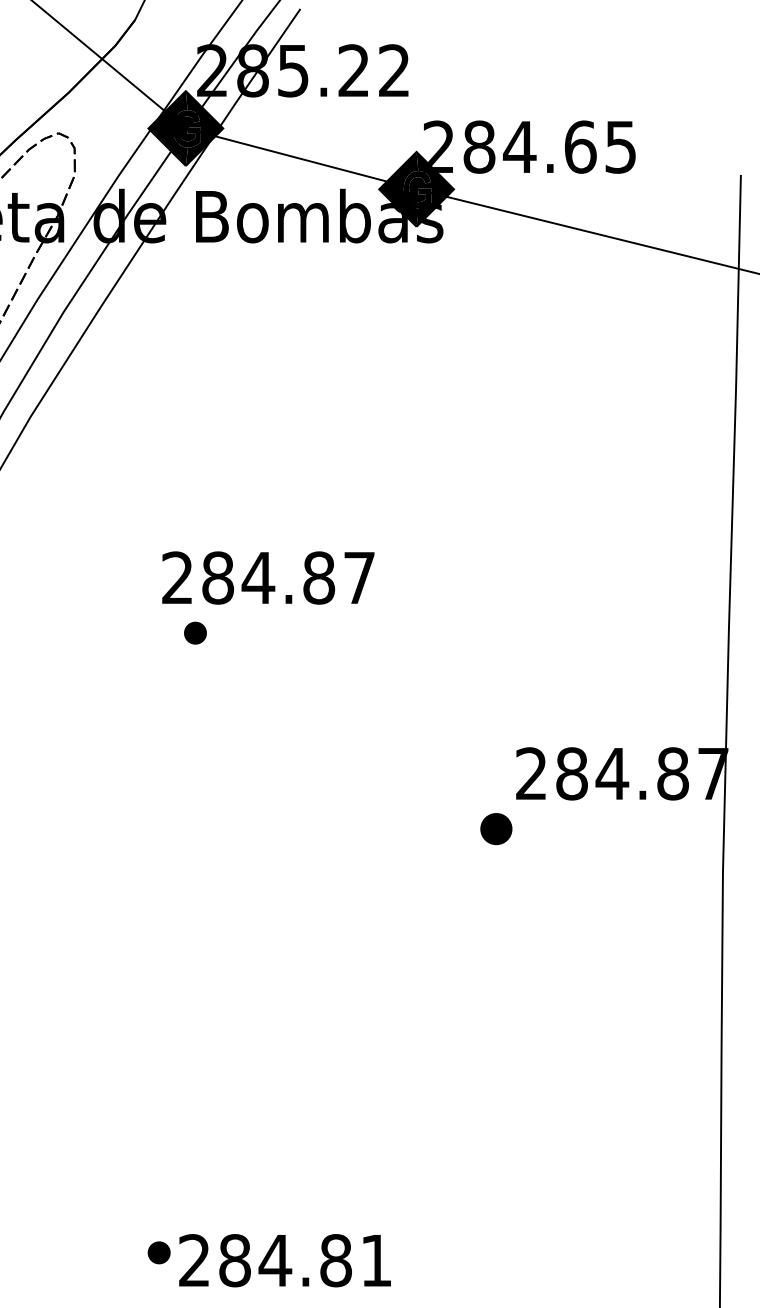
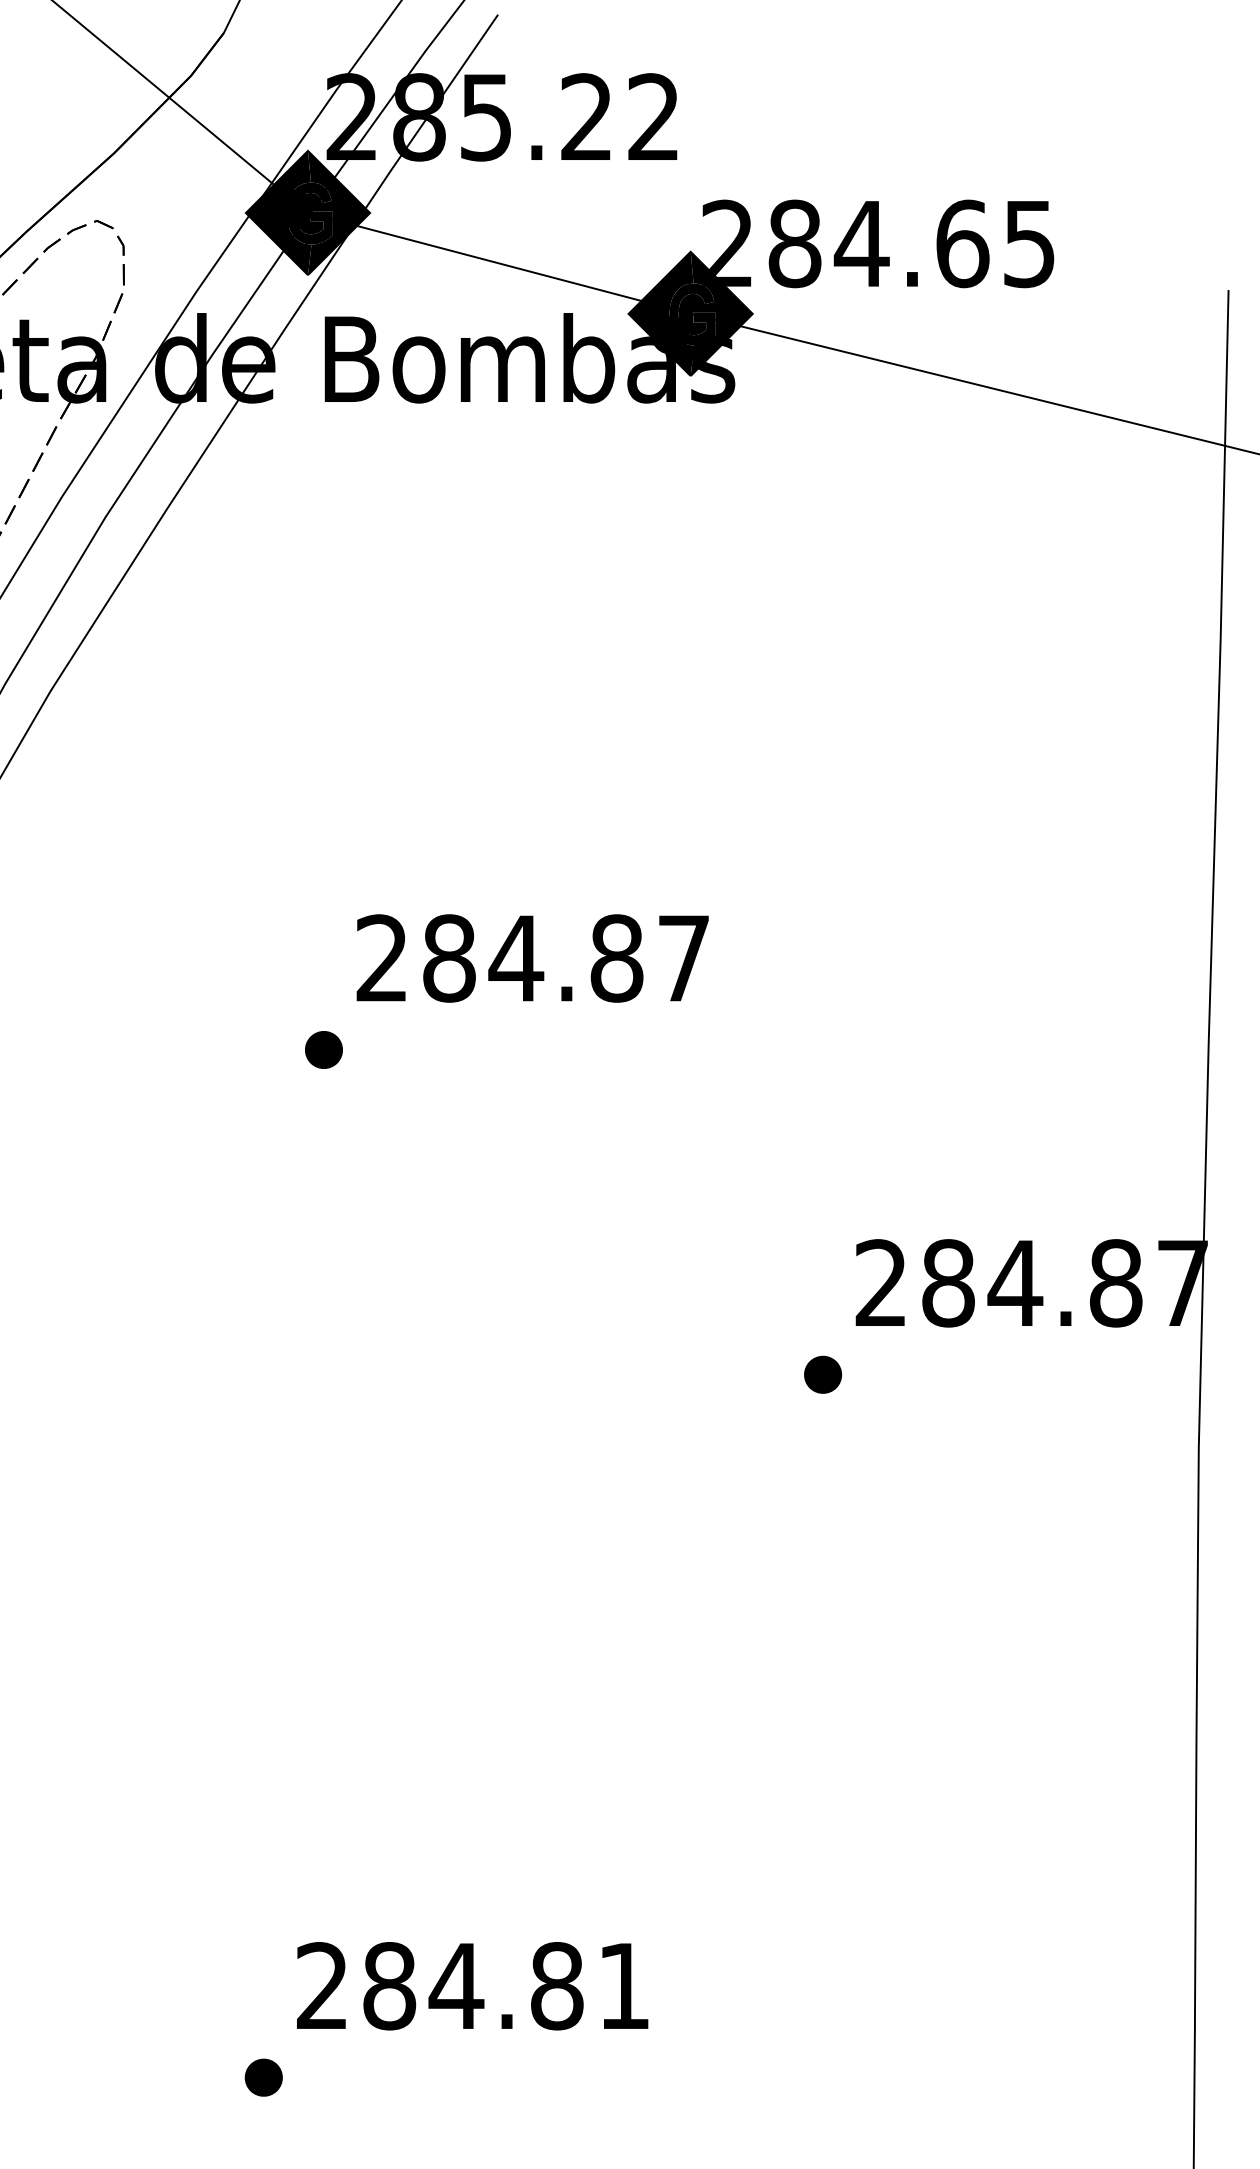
text: (268, 577) -> (532, 957), moved
part: (496, 828) -> (823, 1373), size x0.71
text: (284, 1260) -> (471, 1985), moved

